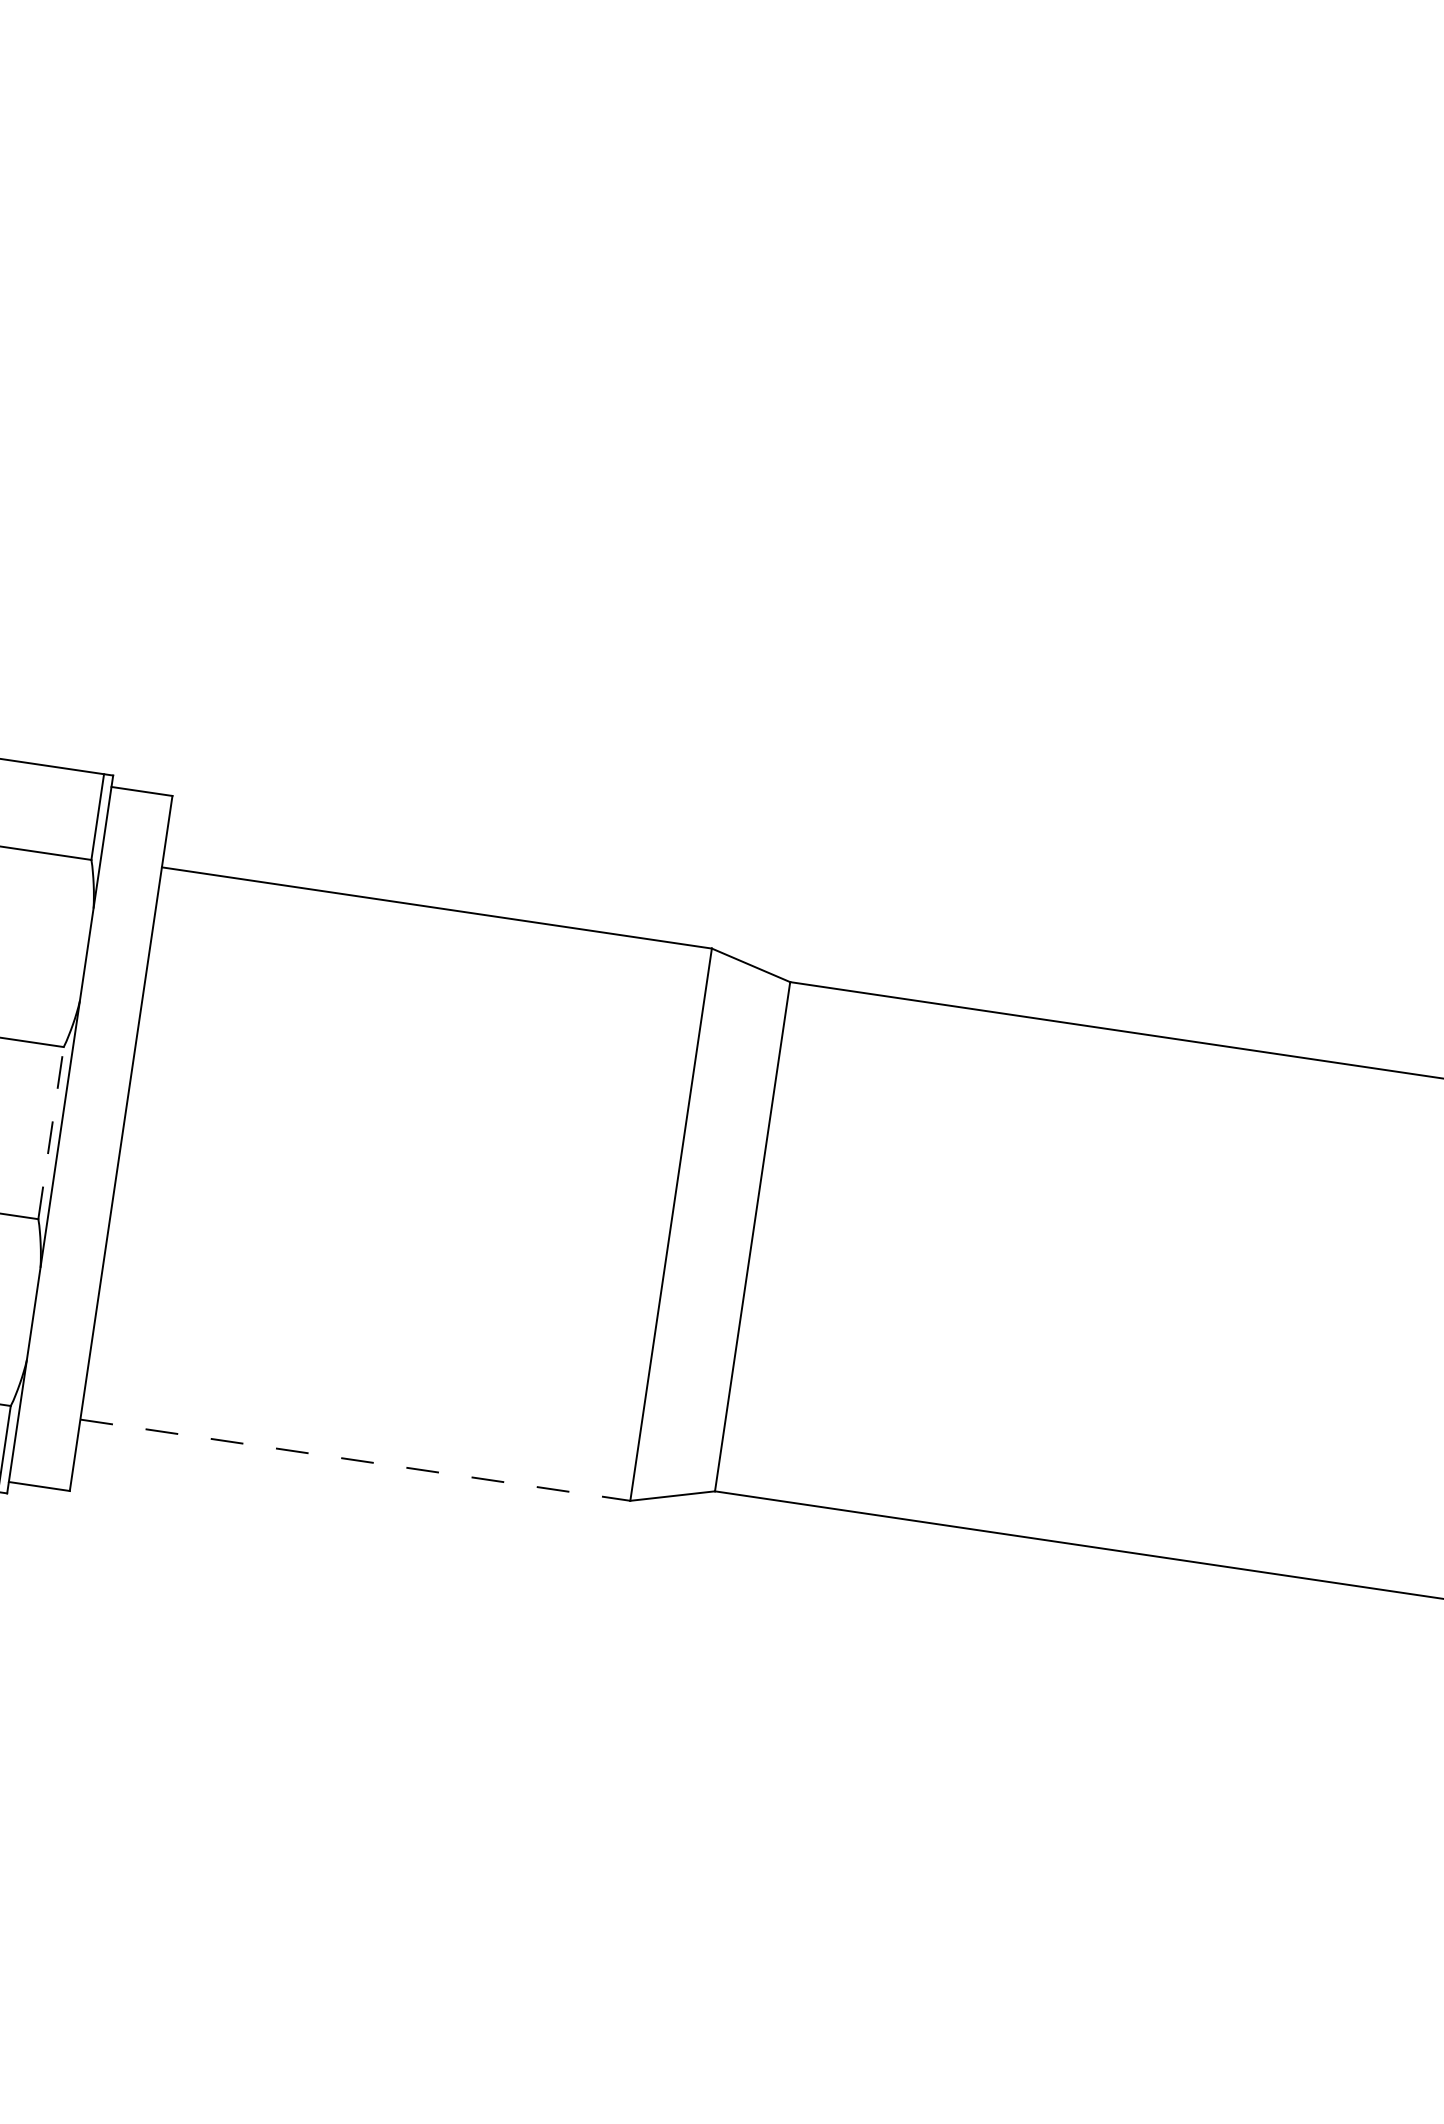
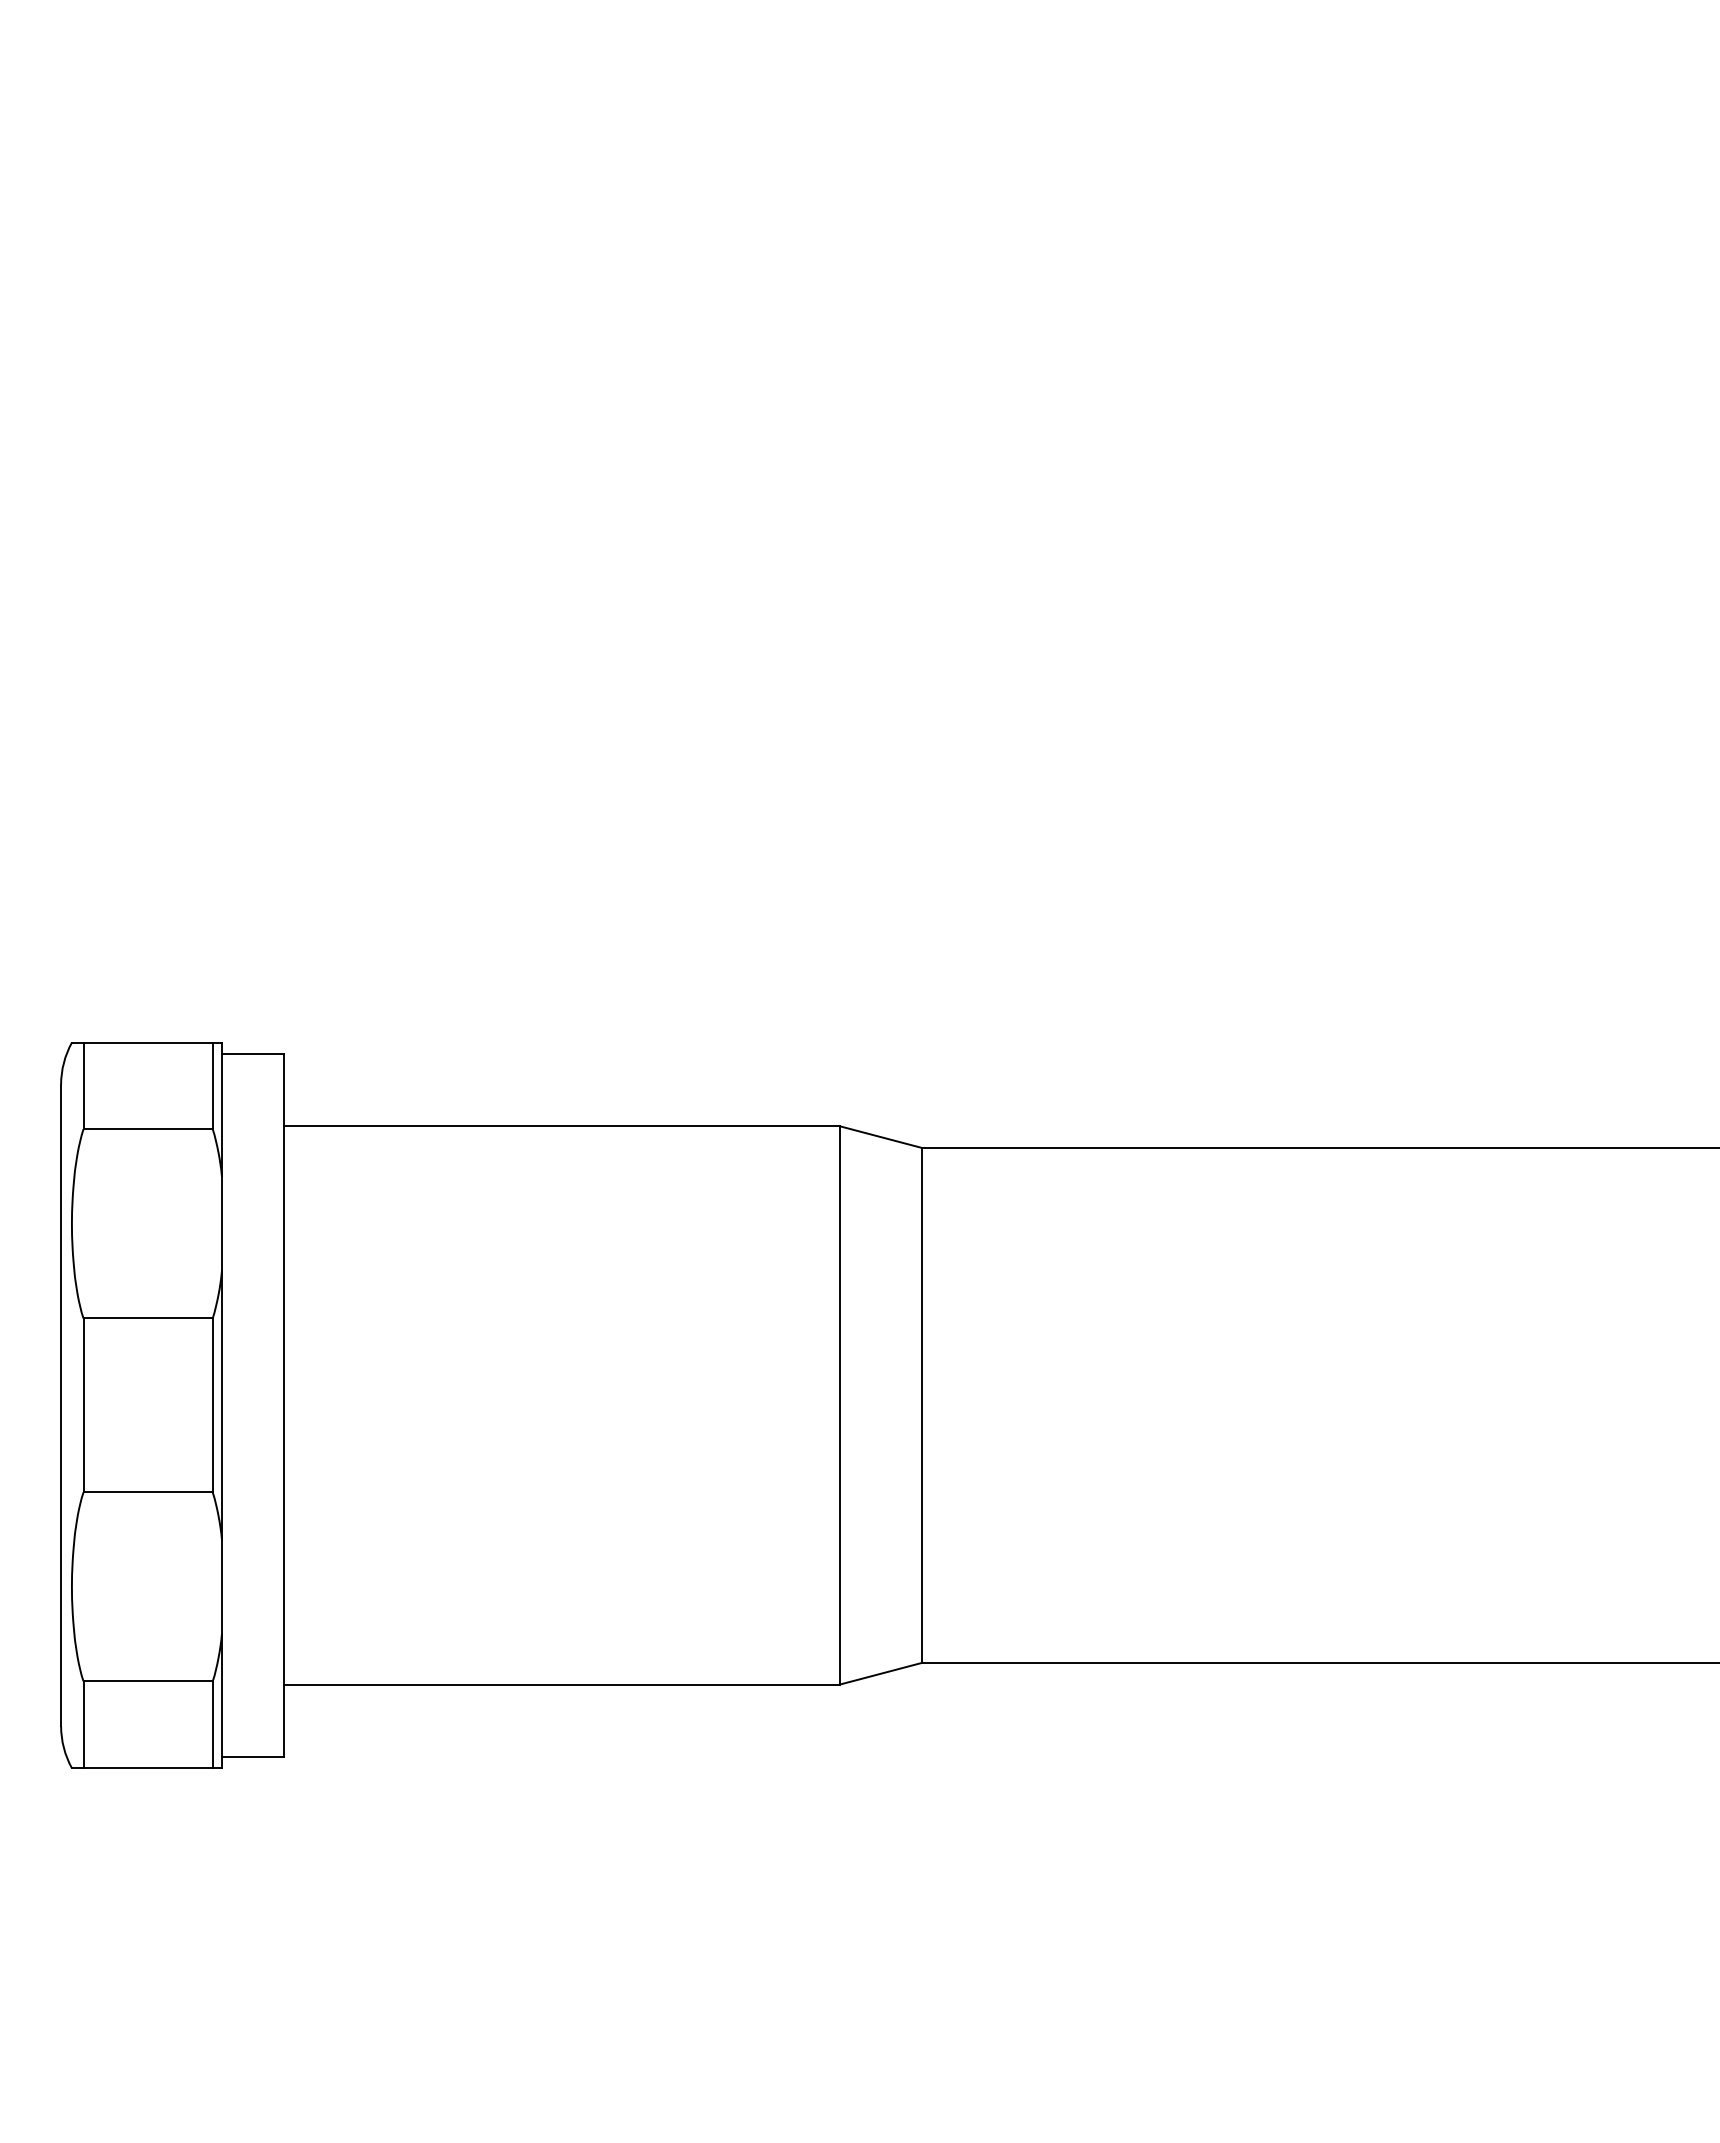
line: (50, 1132) -> (212, 1404), dashed -> solid
line: (356, 1460) -> (562, 1684), dashed -> solid

